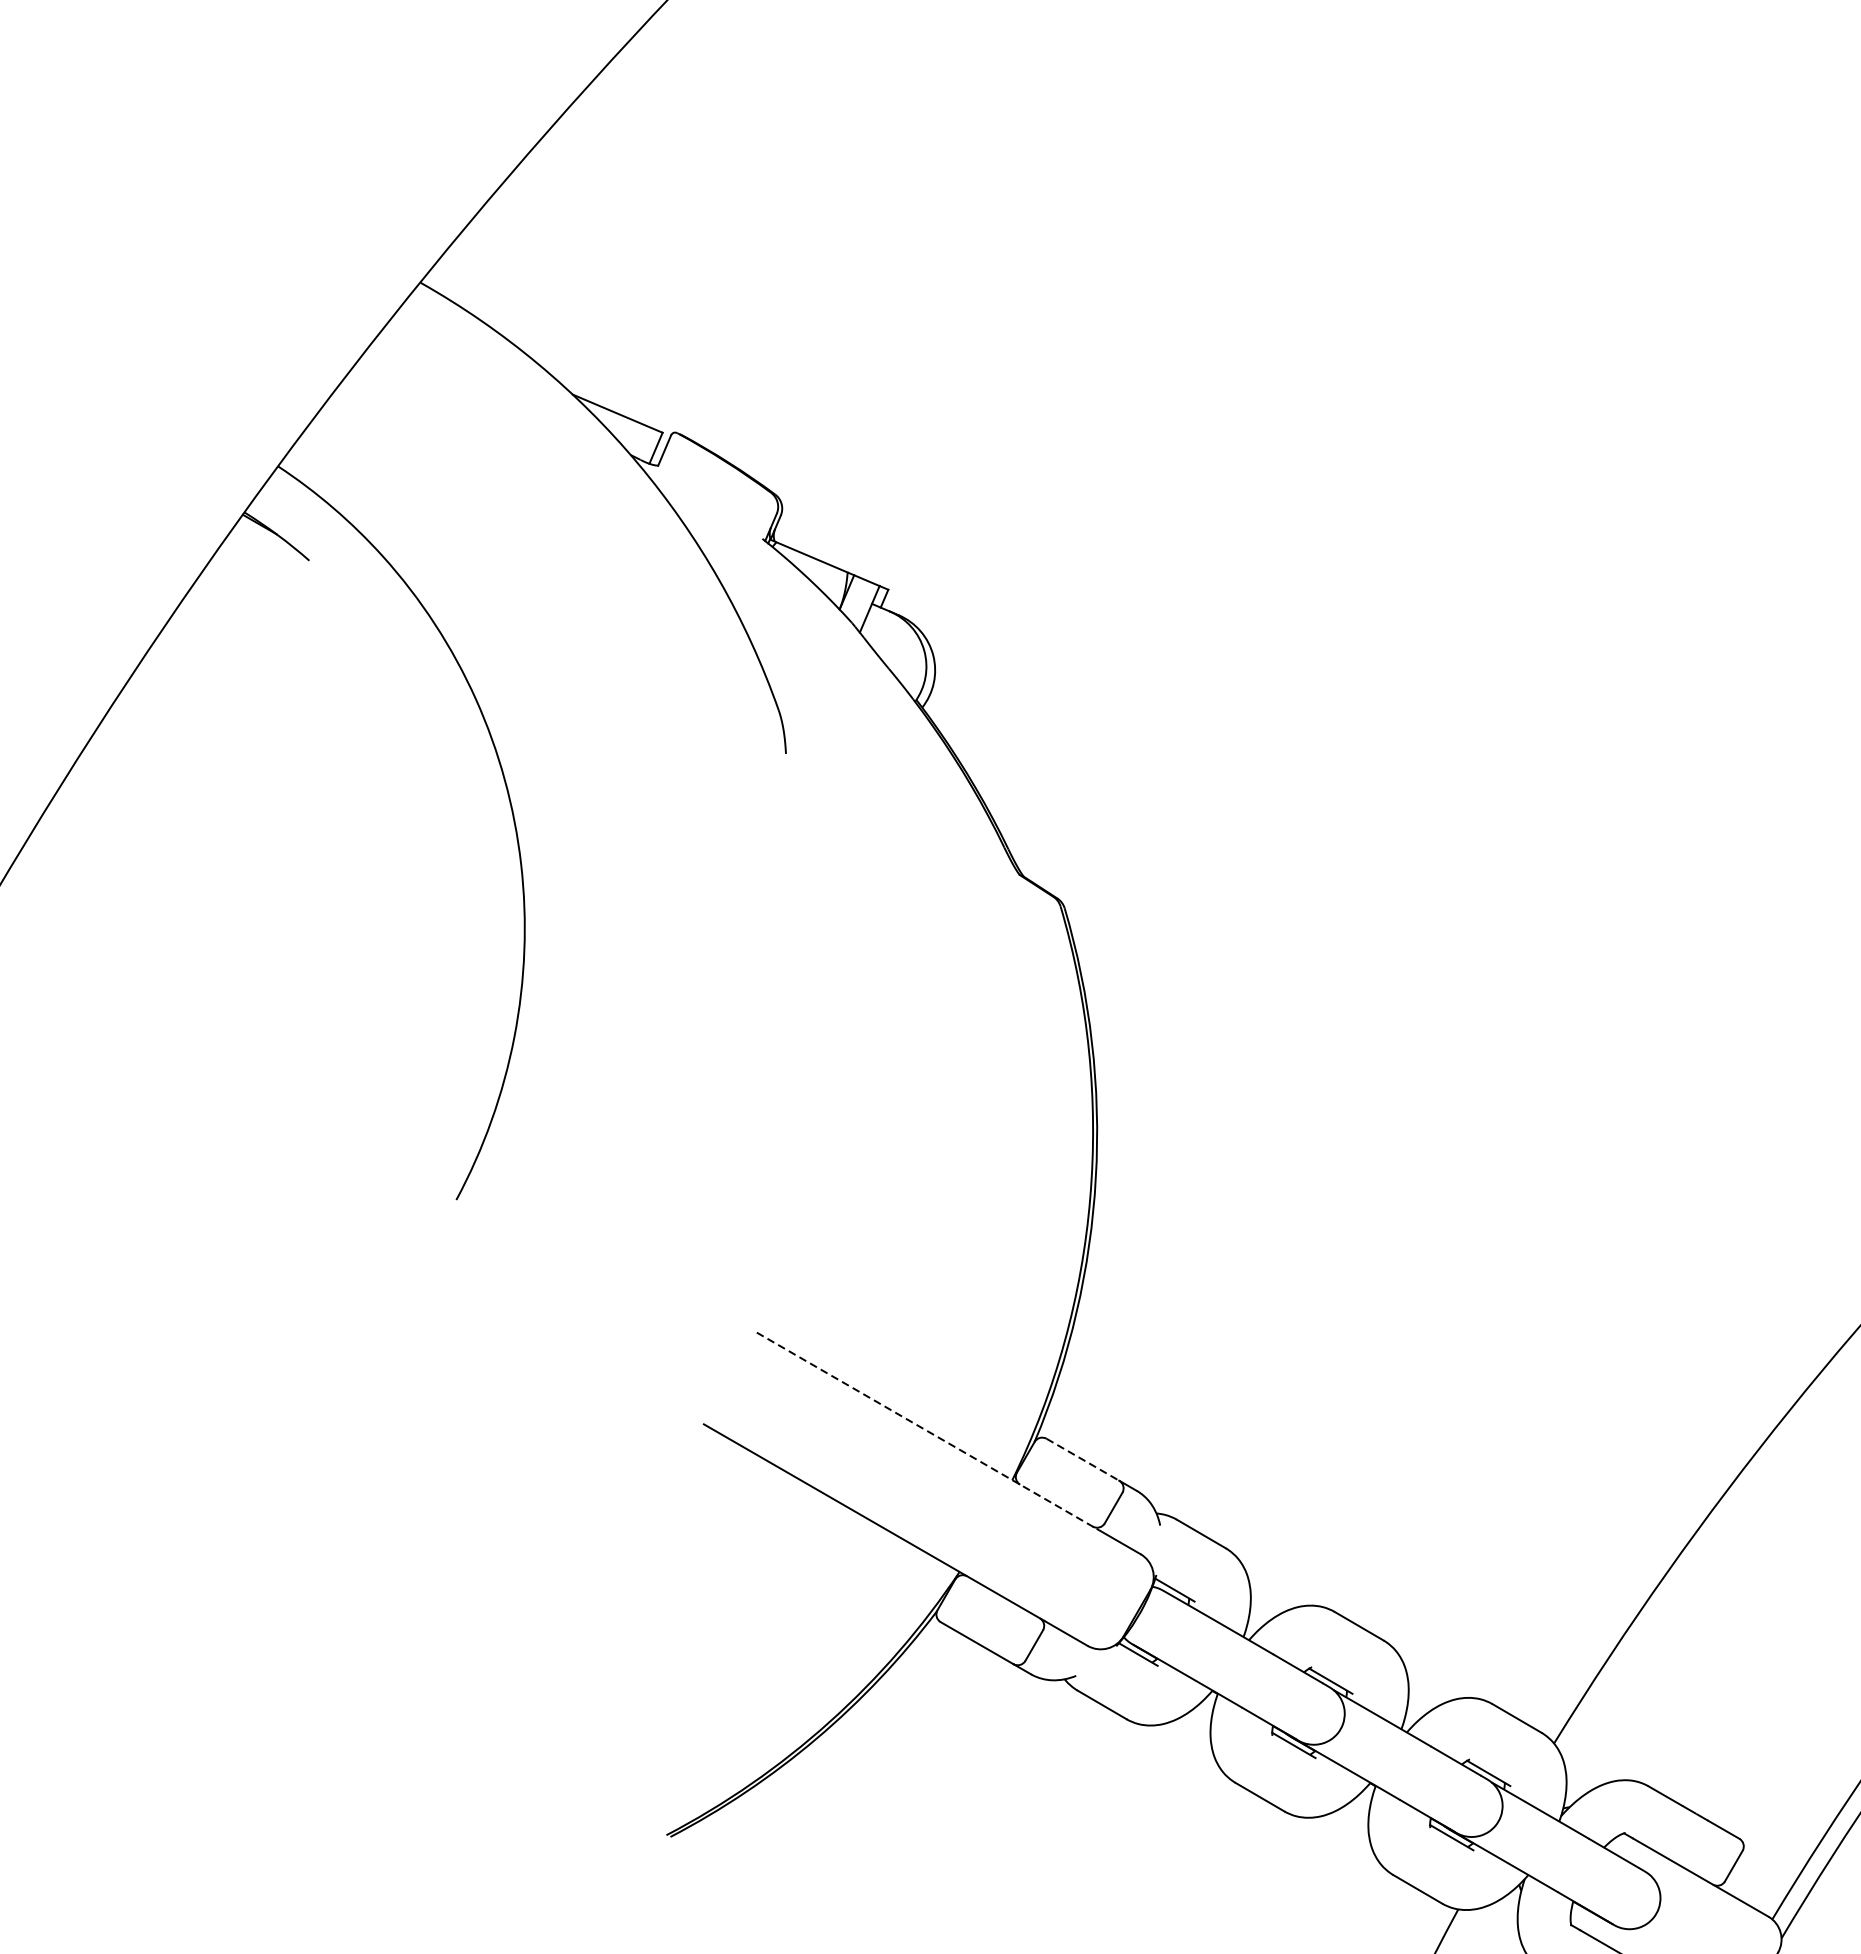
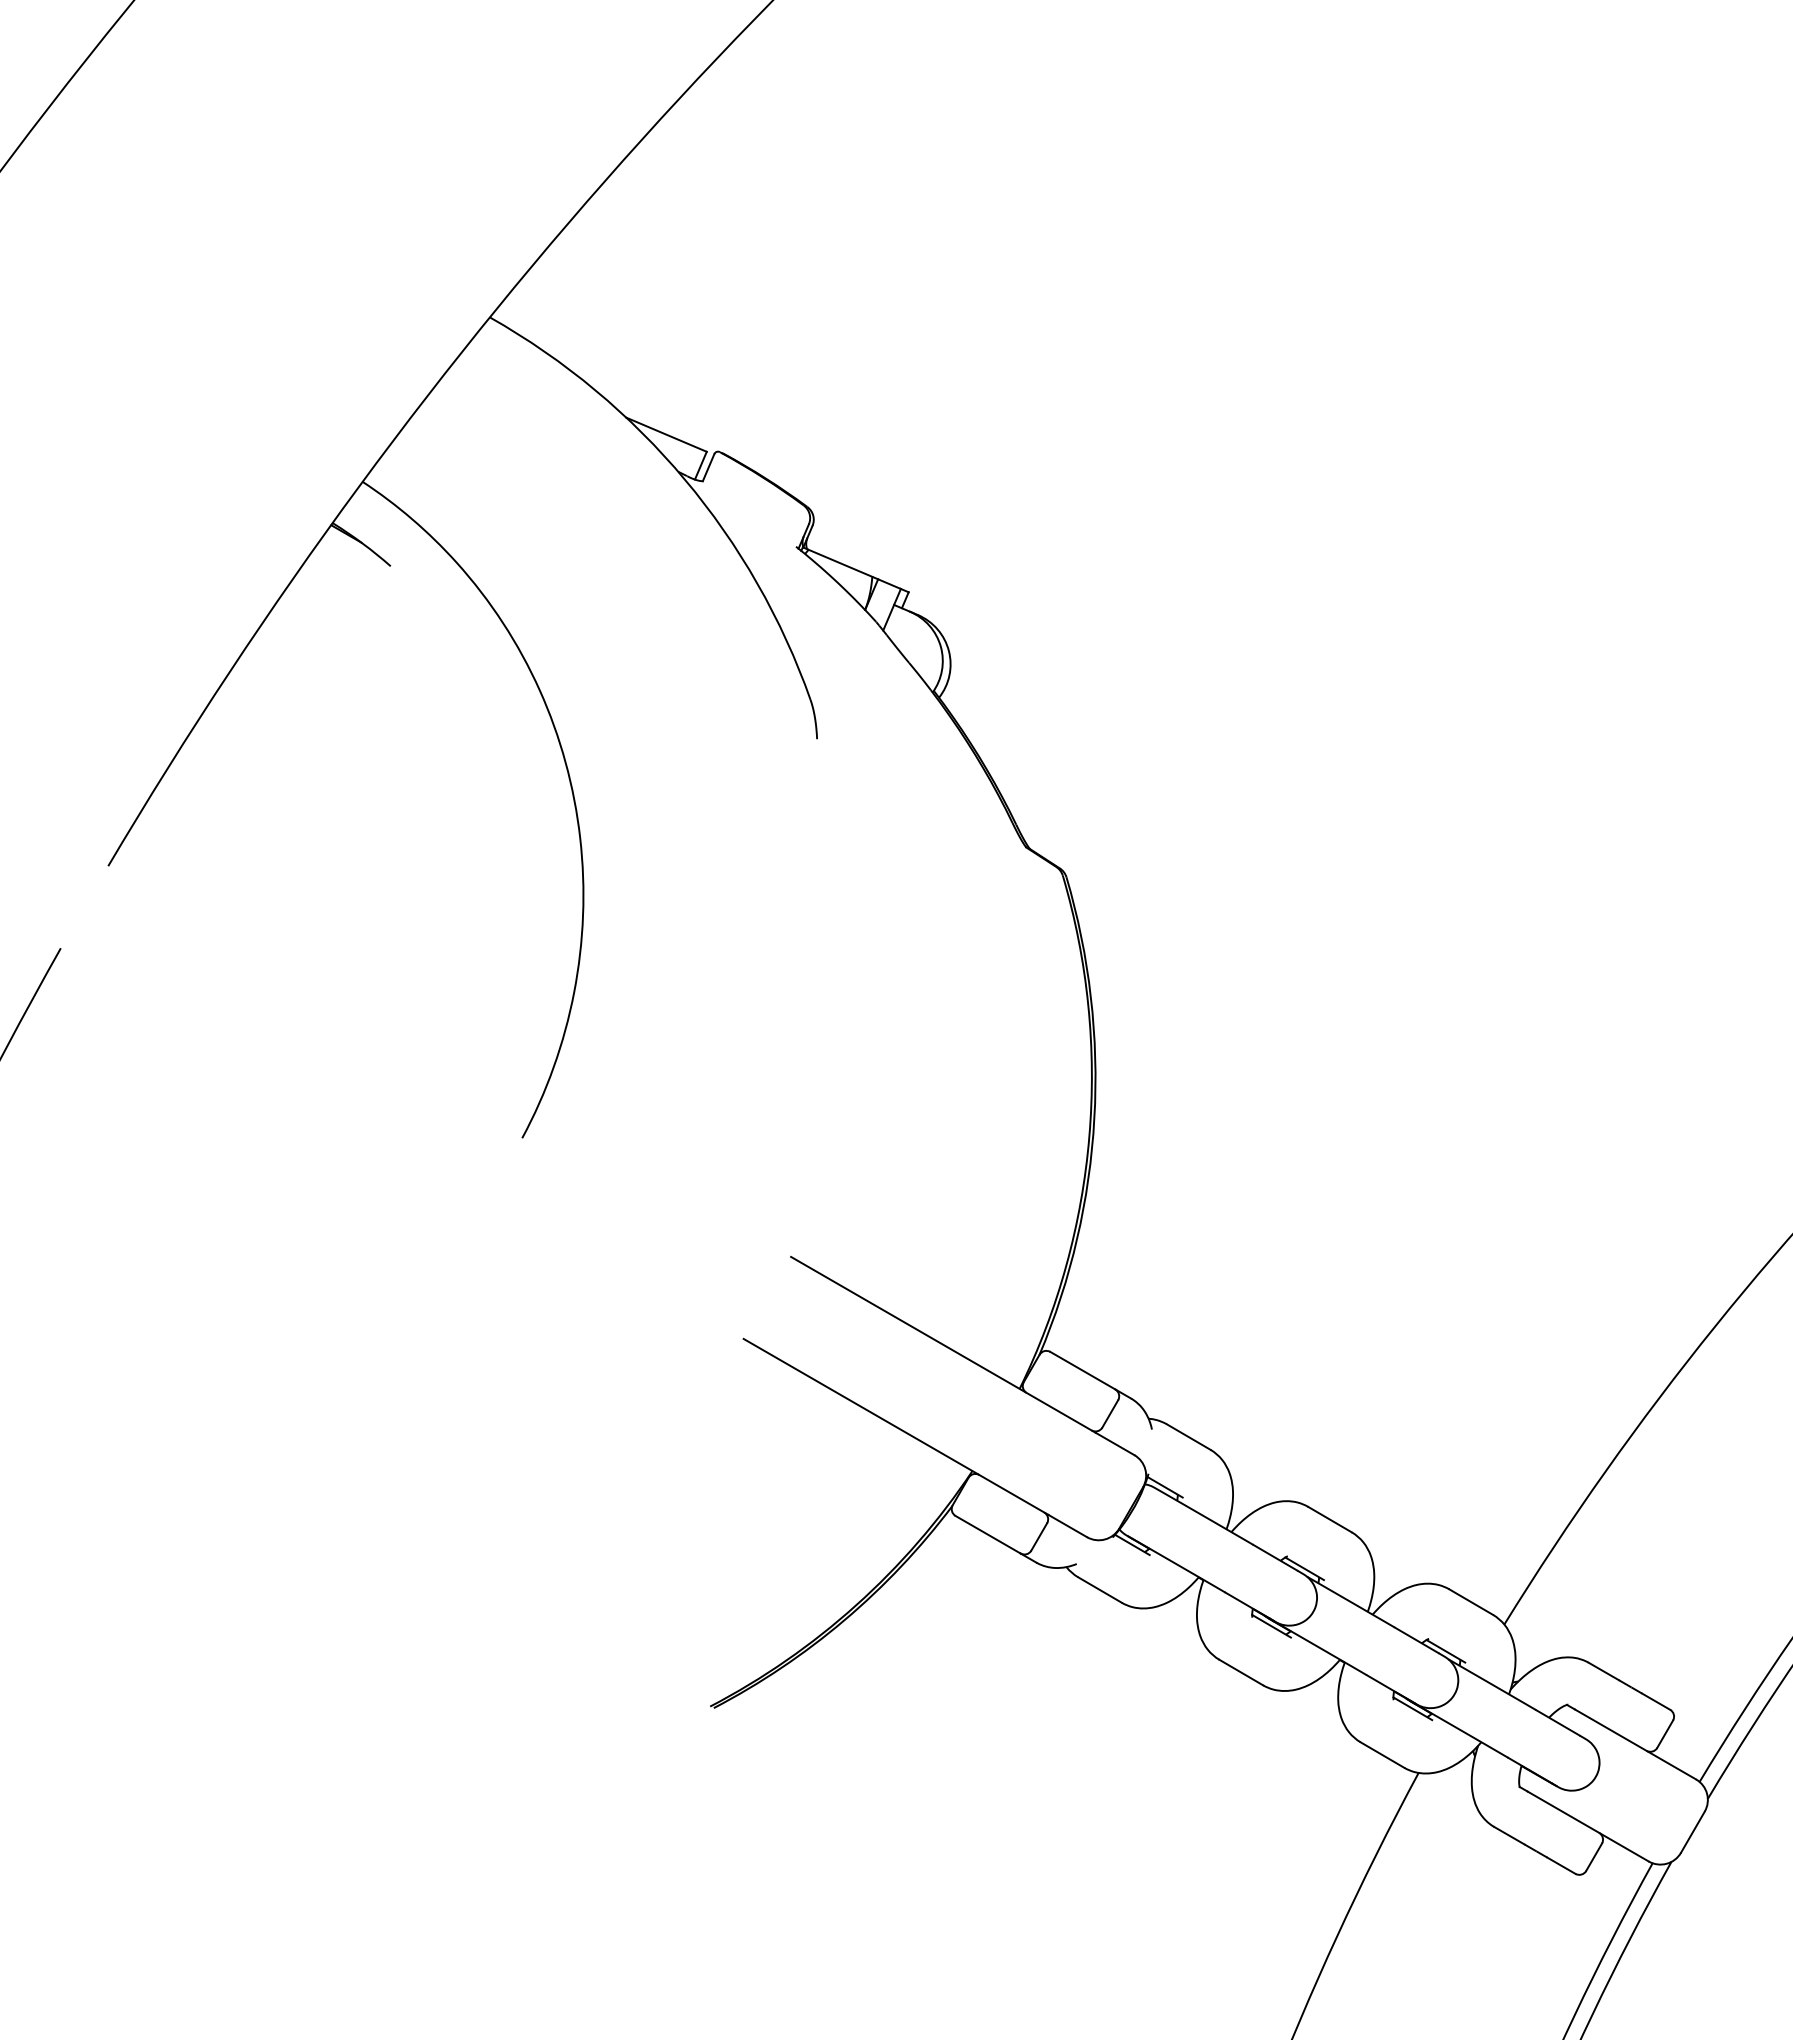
line: (927, 1430) -> (943, 1344), dashed -> solid
line: (1083, 1459) -> (1083, 1370), dashed -> solid

